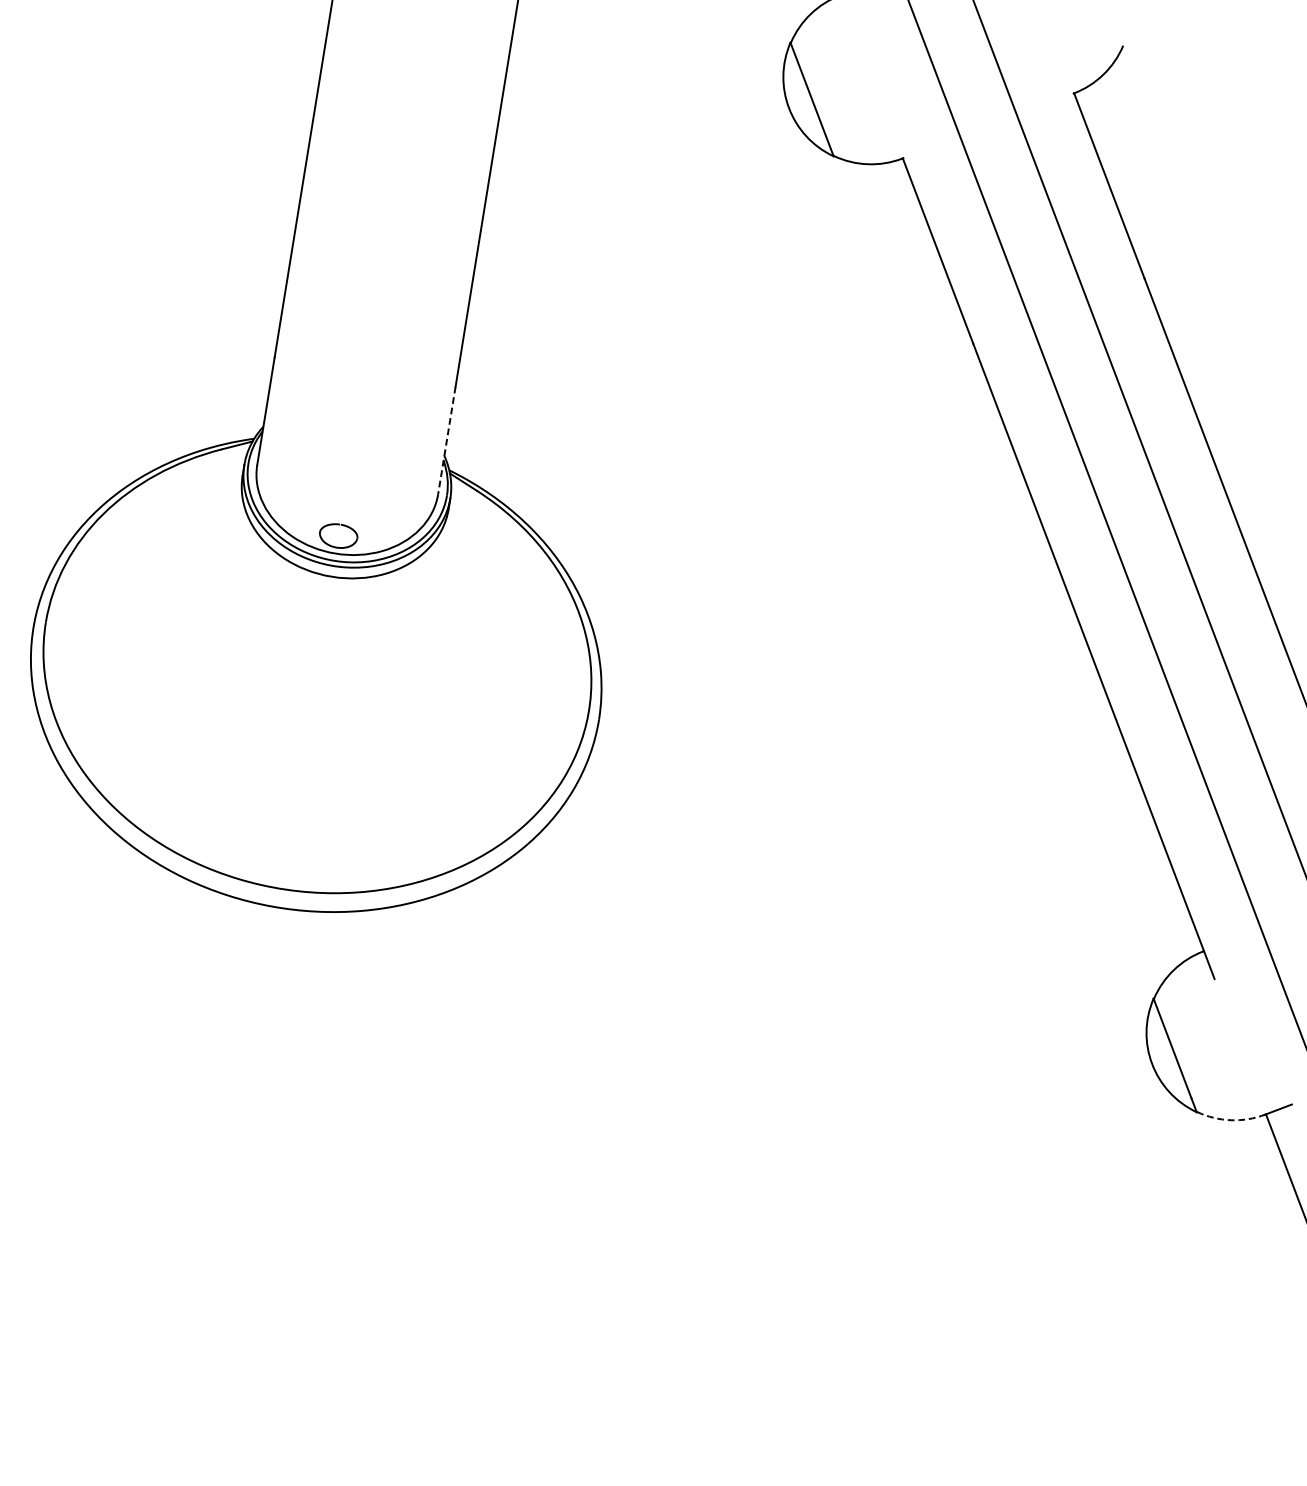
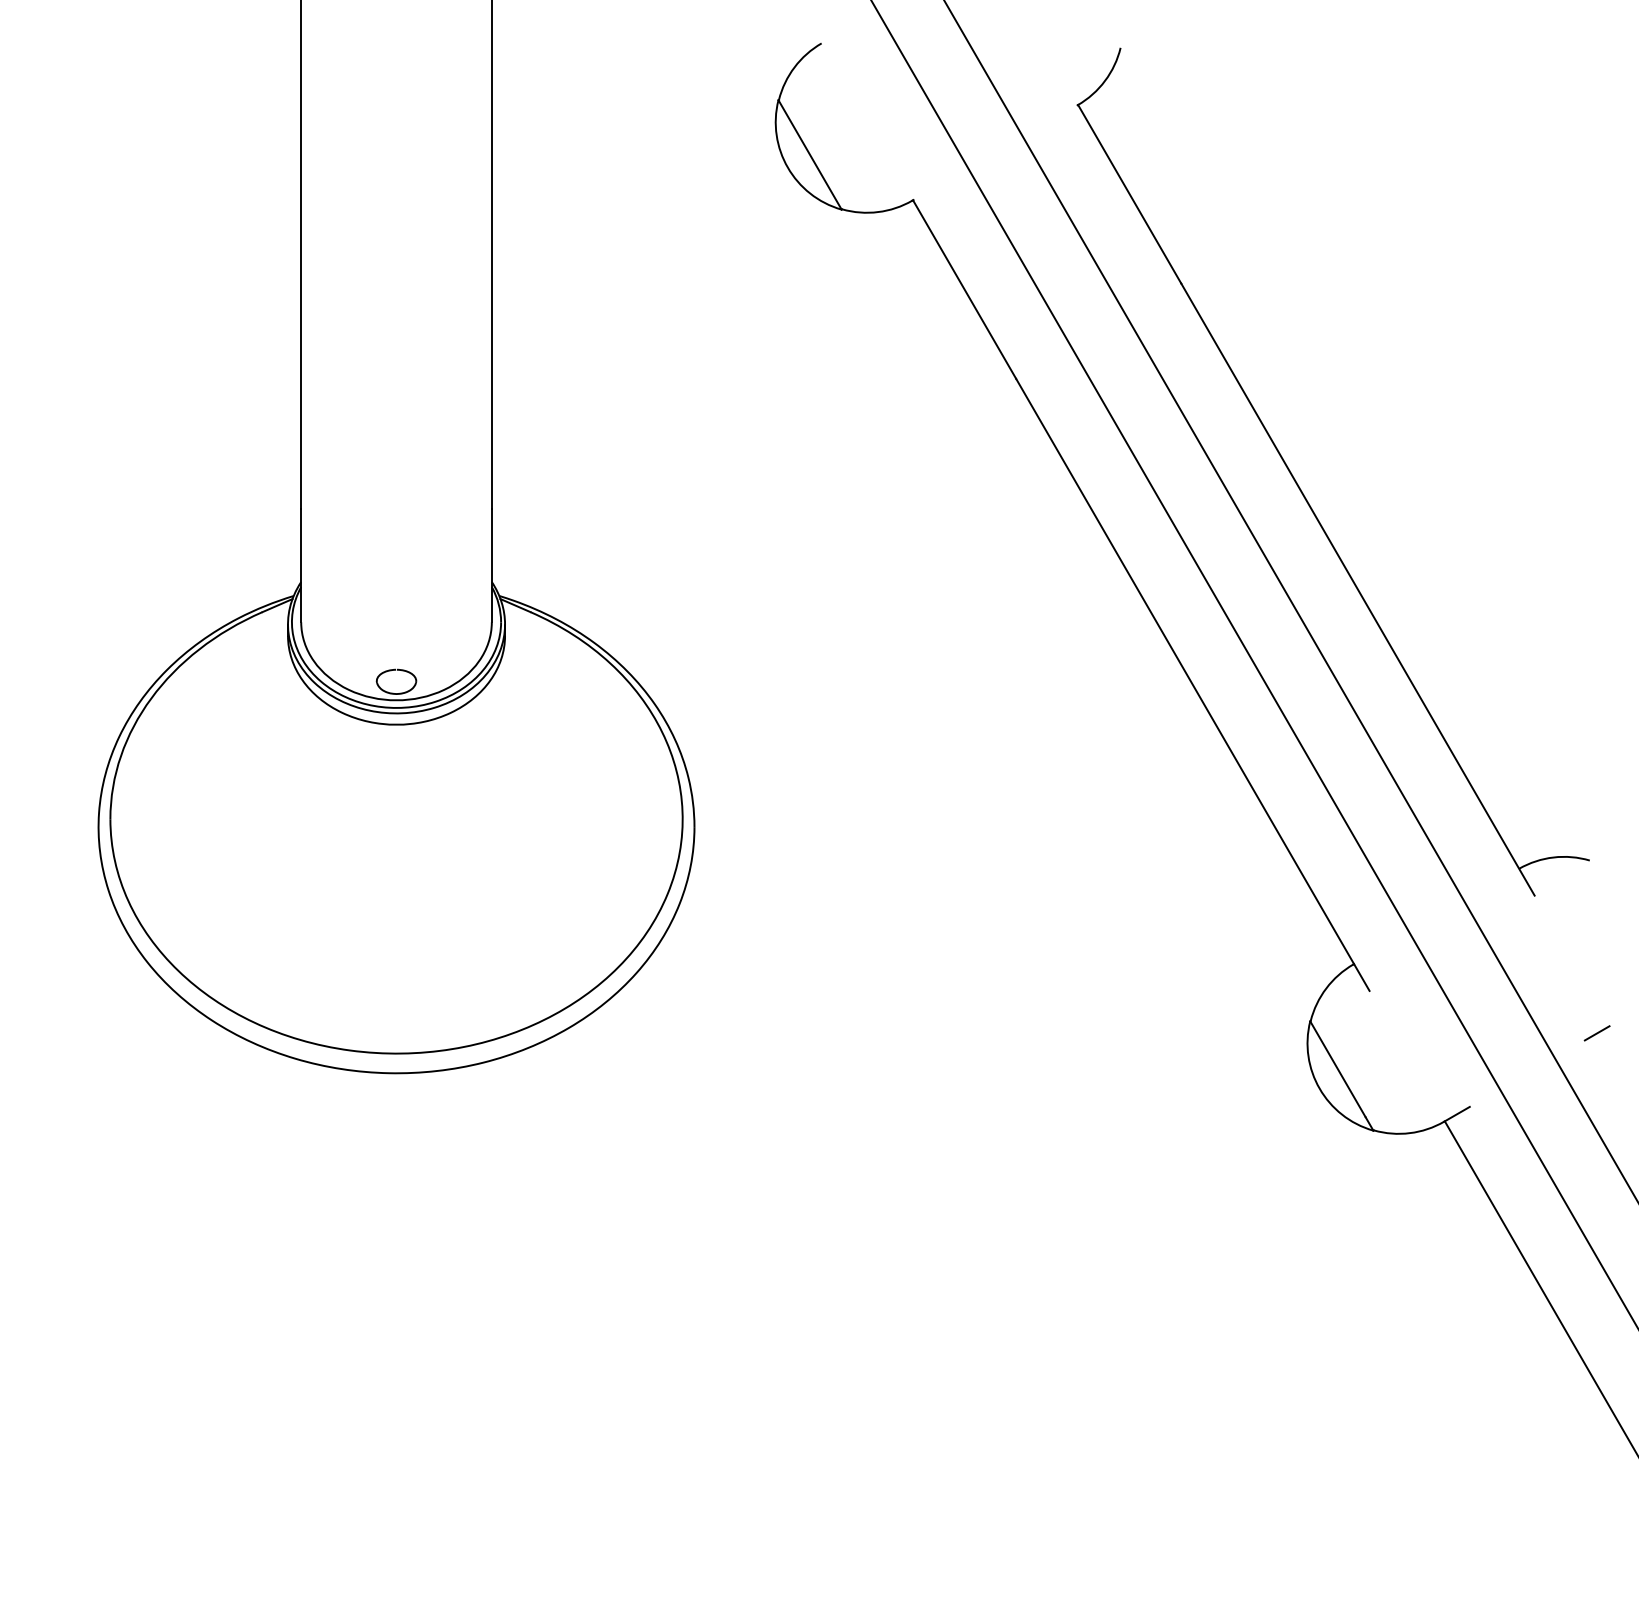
line: (446, 440) -> (491, 565), dashed -> solid
arc: (1230, 1120) -> (1409, 1133), dashed -> solid

